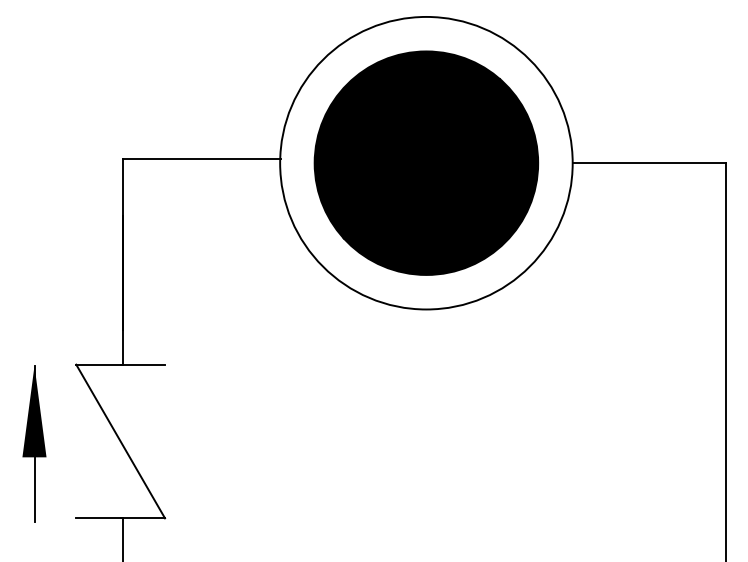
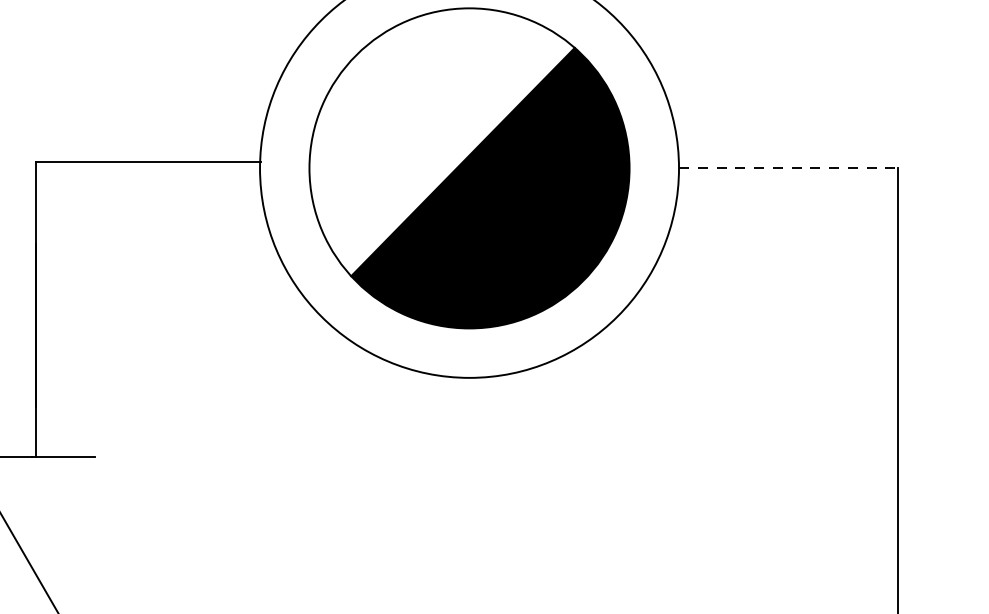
fill: (406, 144) -> (440, 141), removed
line: (649, 163) -> (789, 168), solid -> dashed

